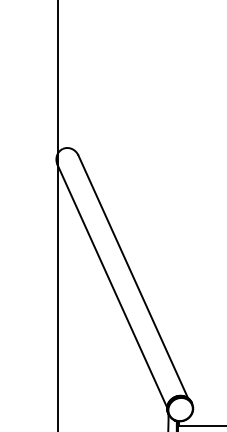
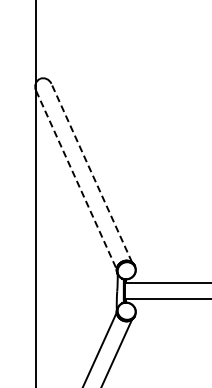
line: (132, 277) -> (91, 173), solid -> dashed
line: (112, 286) -> (76, 180), solid -> dashed

